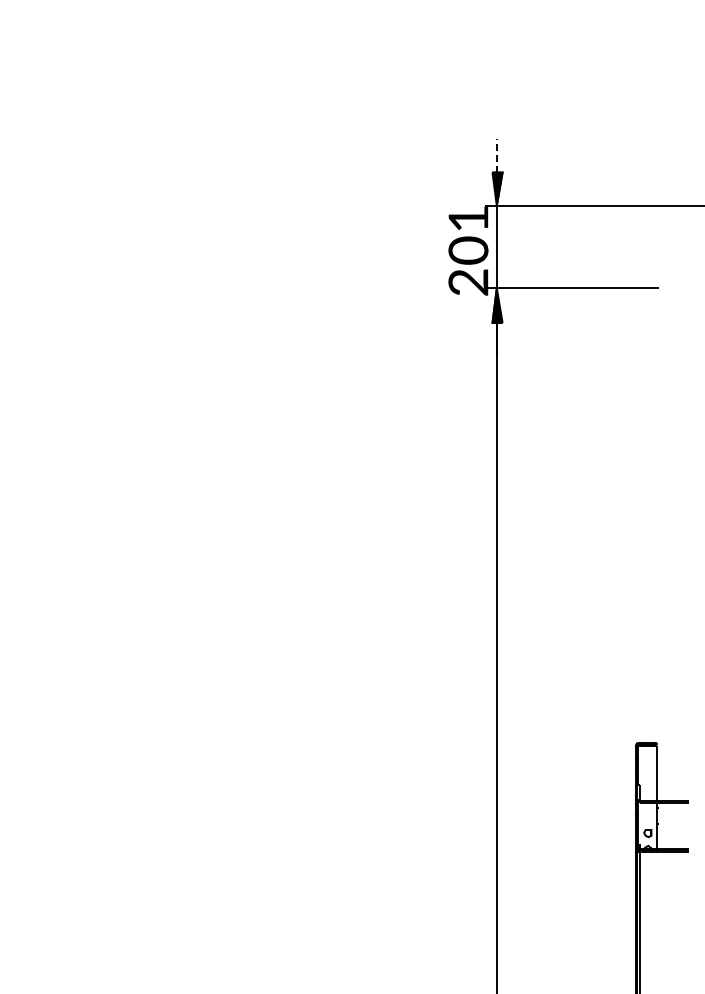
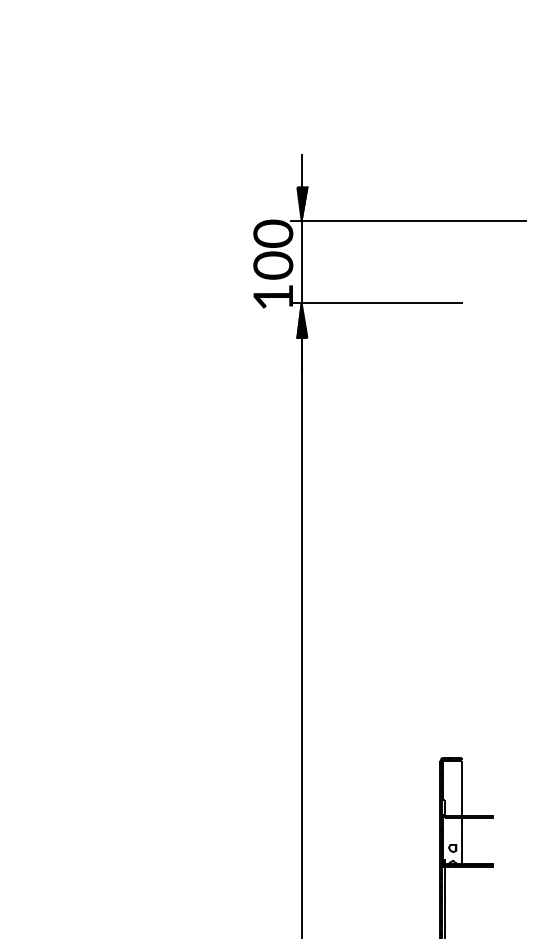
line: (496, 155) -> (301, 170), dashed -> solid
text: (468, 218) -> (273, 233), 1 -> 0
text: (468, 282) -> (273, 297), 2 -> 1

